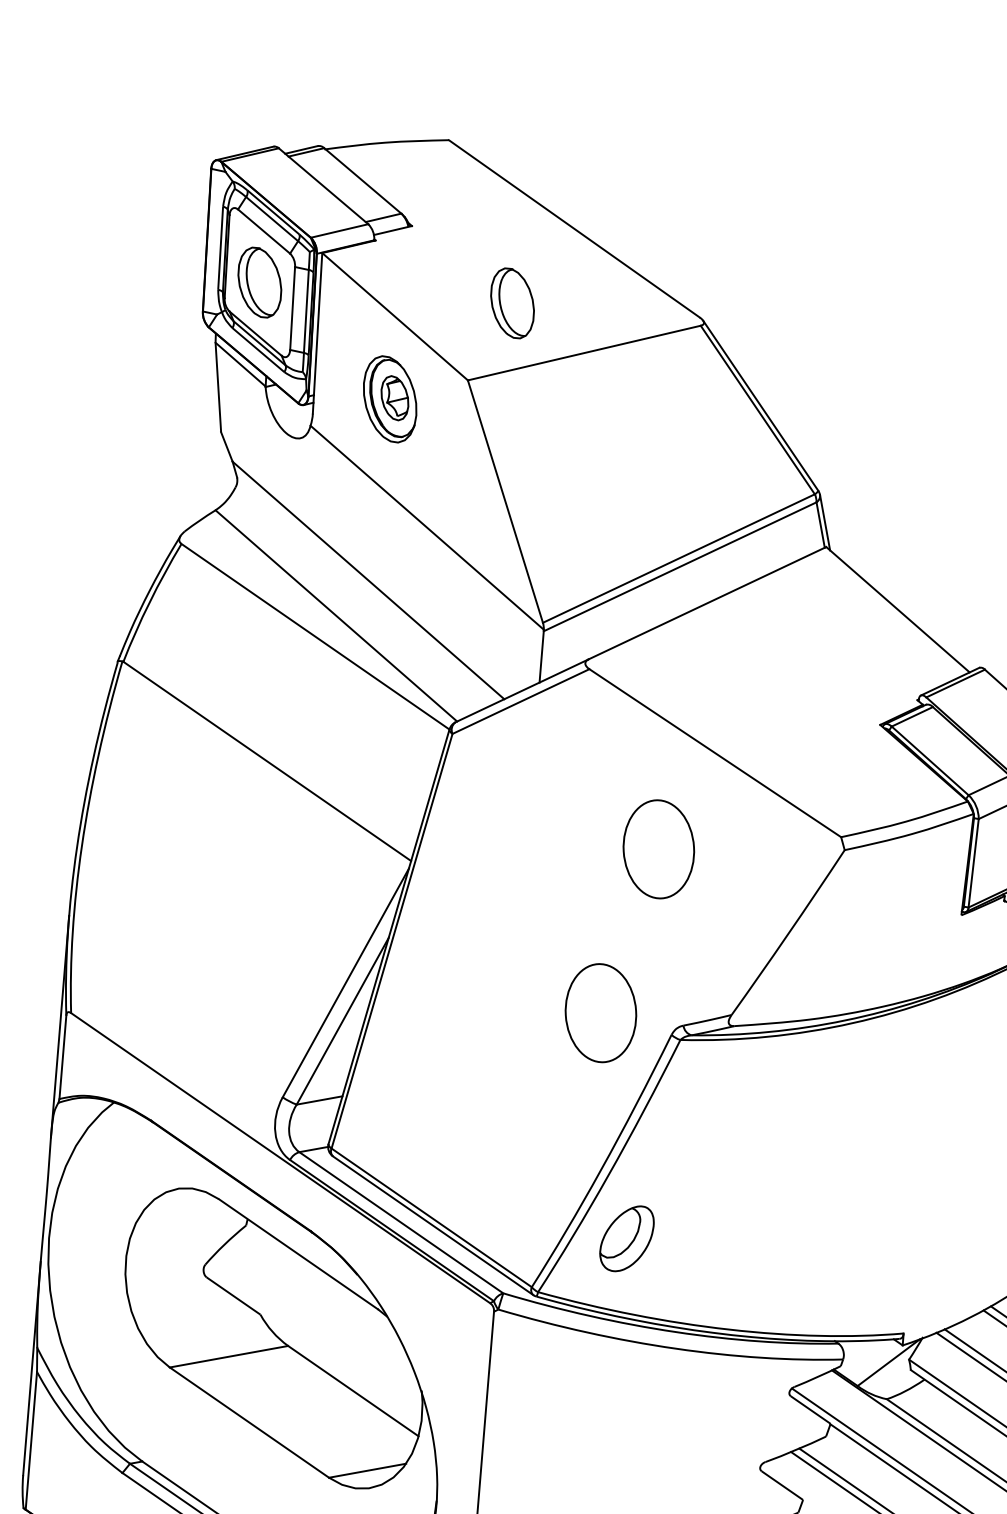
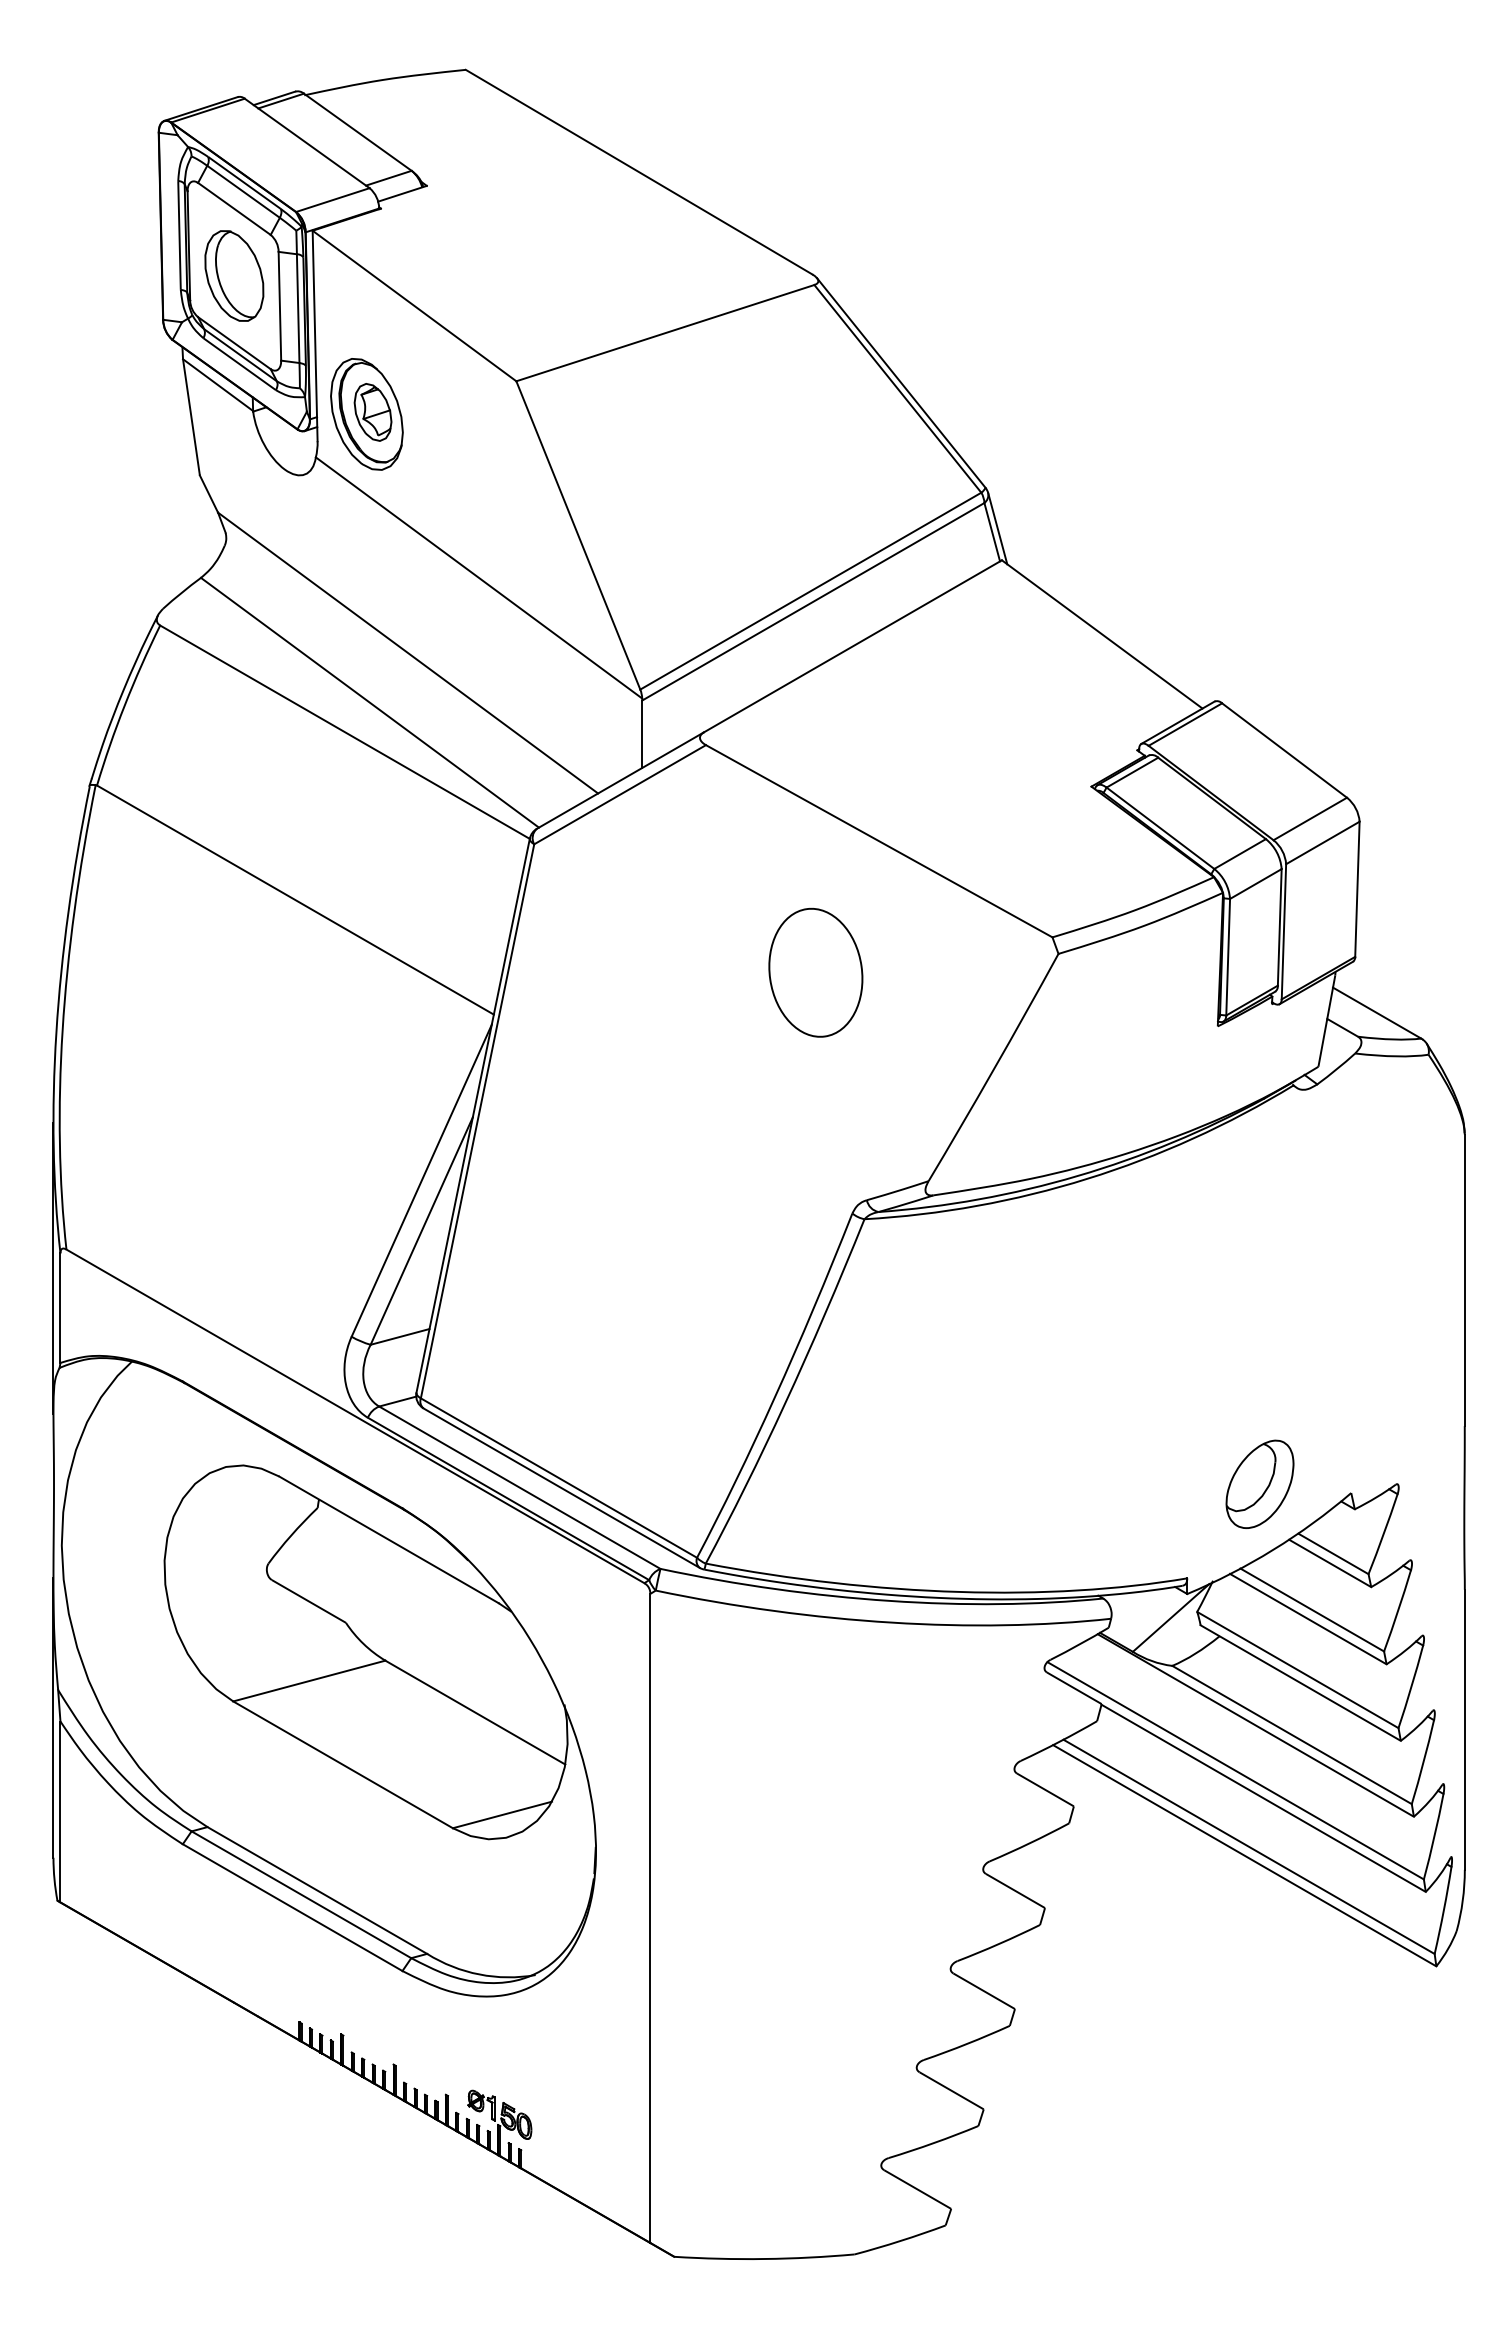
part: (512, 303) -> (566, 275), removed
part: (389, 399) -> (366, 414), moved
part: (600, 1012) -> (757, 1192), removed
part: (626, 1238) -> (1259, 1483), moved

